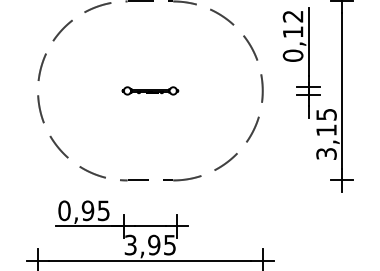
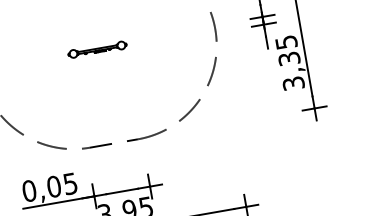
text: (326, 130) -> (289, 58), 3,15 -> 3,35
text: (87, 210) -> (53, 186), 0,95 -> 0,05

